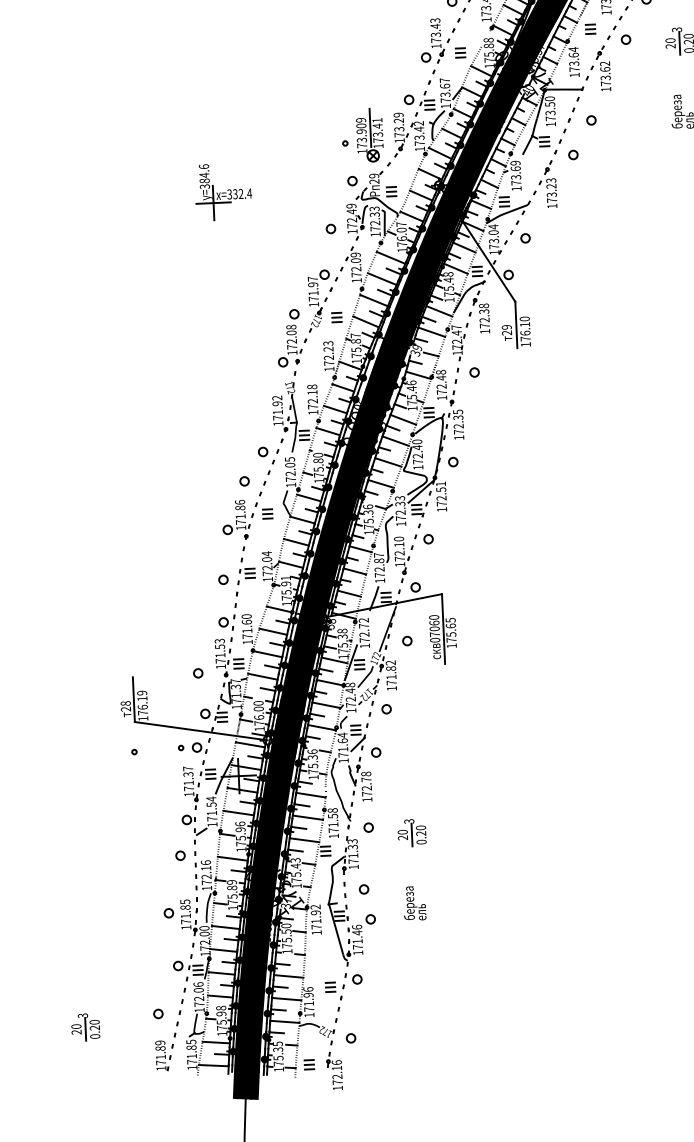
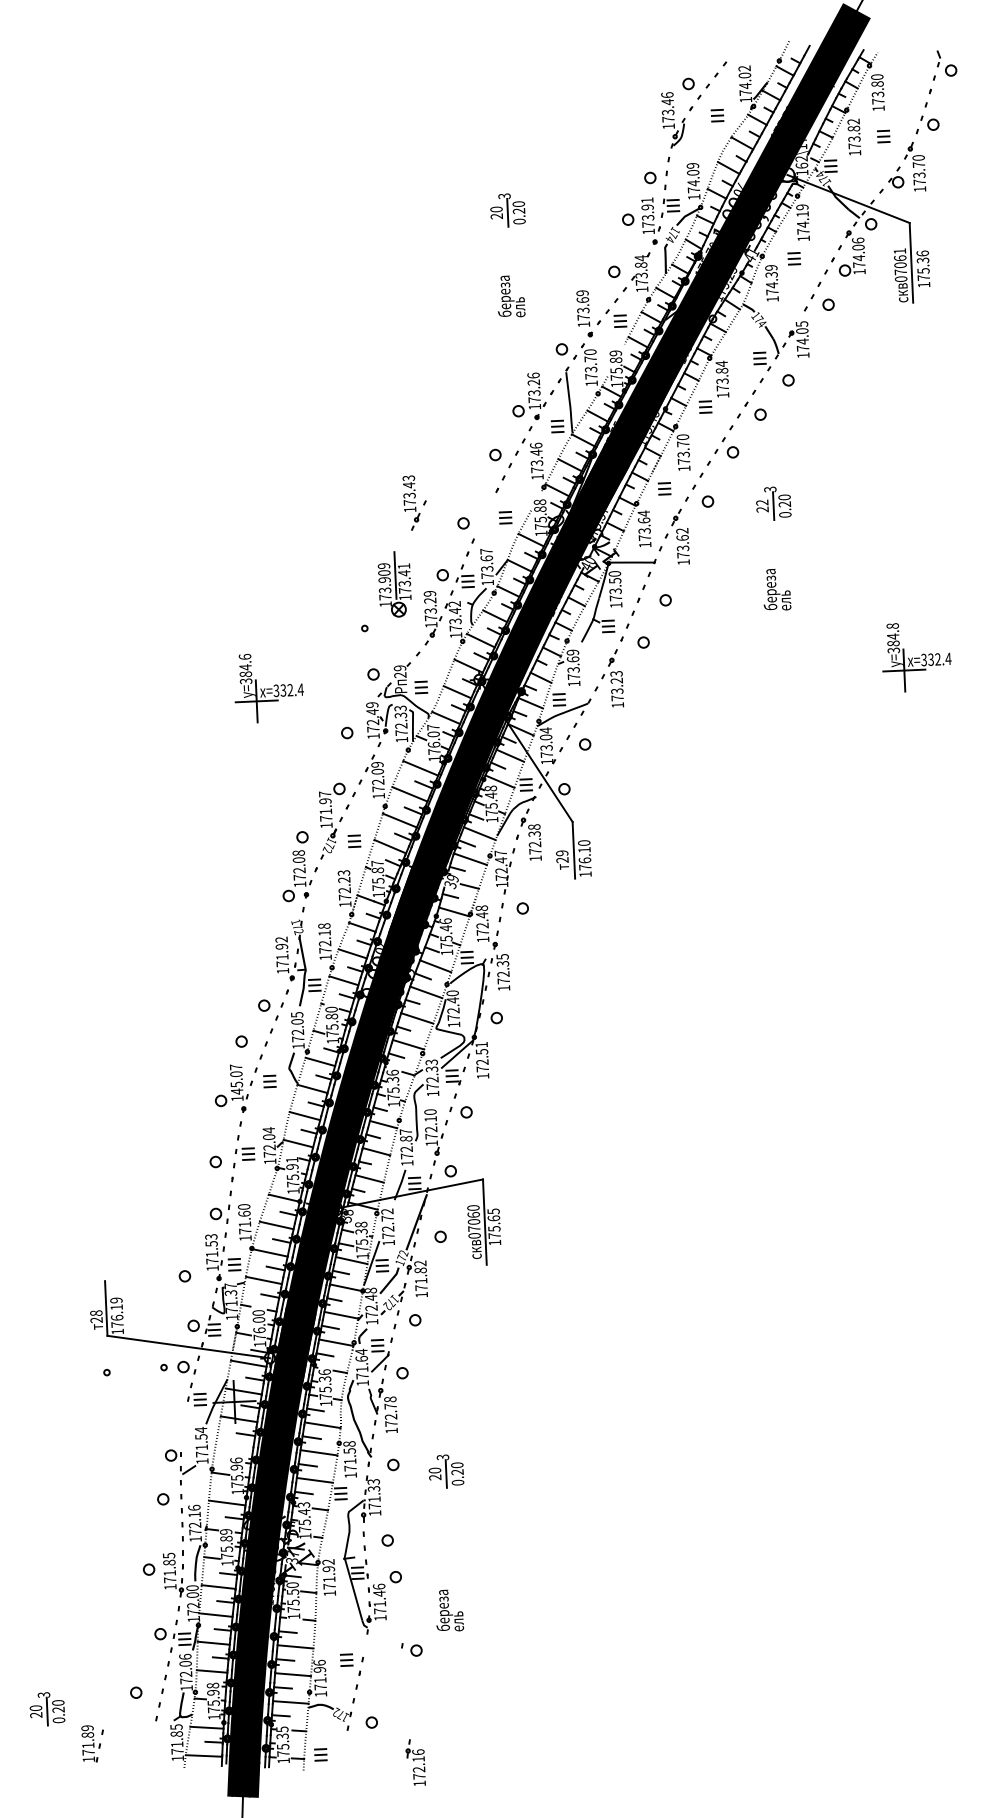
part: (439, 40) -> (414, 502), moved
text: (670, 40) -> (762, 502), 20 -> 22
part: (369, 135) -> (394, 584), moved
part: (223, 192) -> (268, 688), moved
text: (240, 512) -> (236, 1079), 171.86 -> 145.07
part: (191, 788) -> (176, 1416), removed
line: (238, 812) -> (234, 1446), removed
text: (414, 903) -> (449, 1610), moved
part: (353, 978) -> (411, 1649), moved
part: (164, 1055) -> (92, 1743), moved
part: (334, 1070) -> (415, 1762), moved

